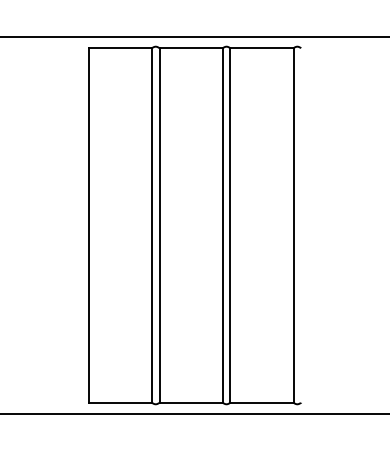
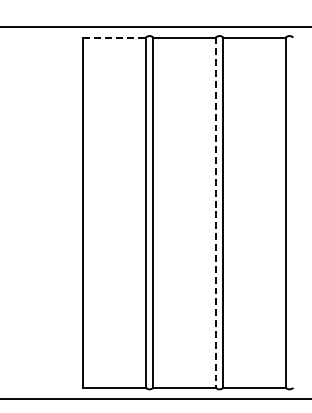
line: (120, 48) -> (114, 37), solid -> dashed
line: (222, 225) -> (215, 212), solid -> dashed

